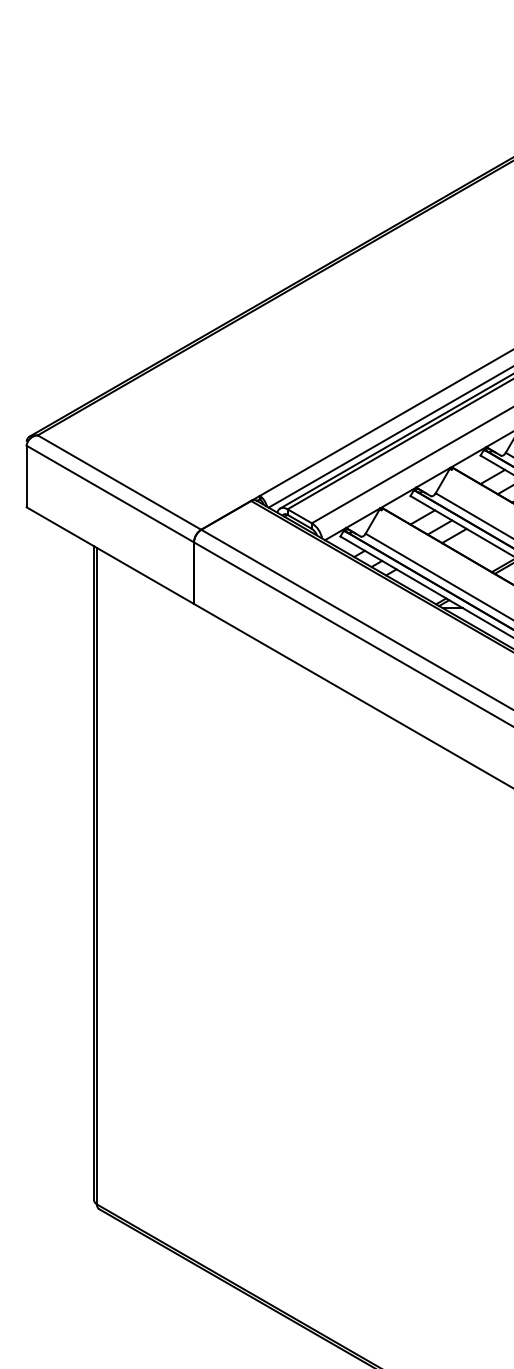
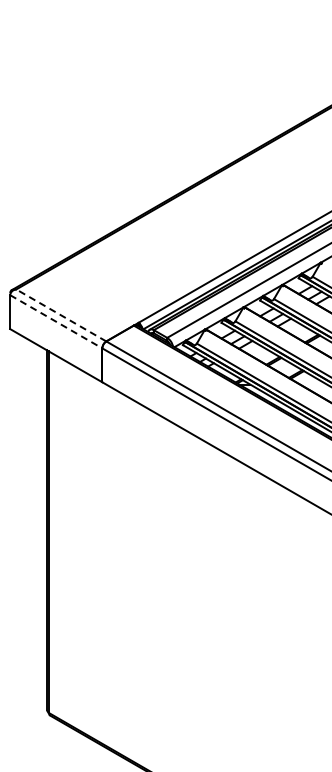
line: (119, 482) -> (61, 315), solid -> dashed
line: (110, 495) -> (56, 322), solid -> dashed

